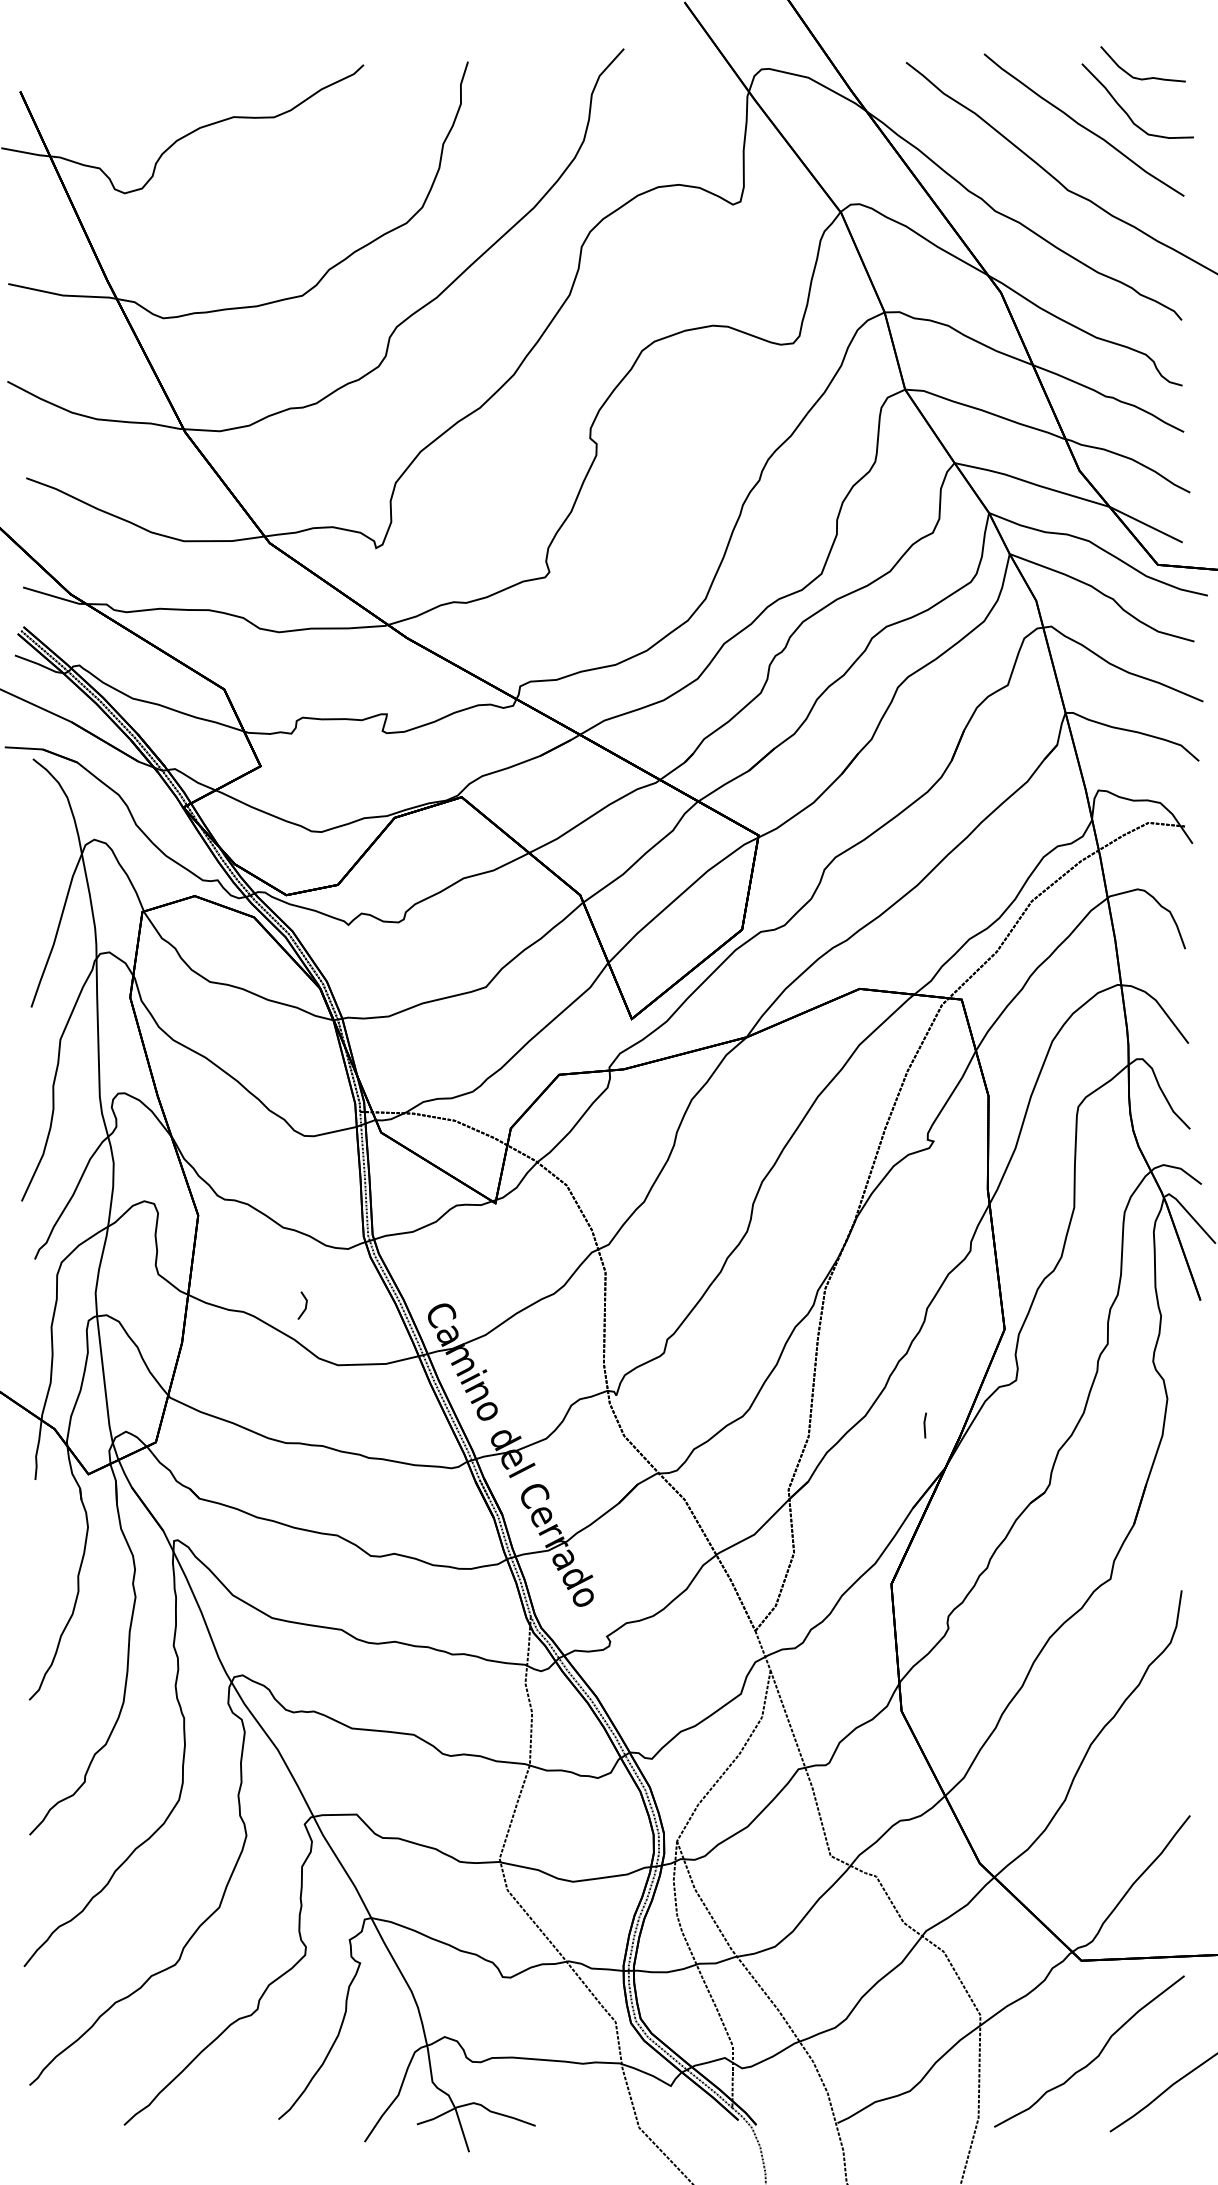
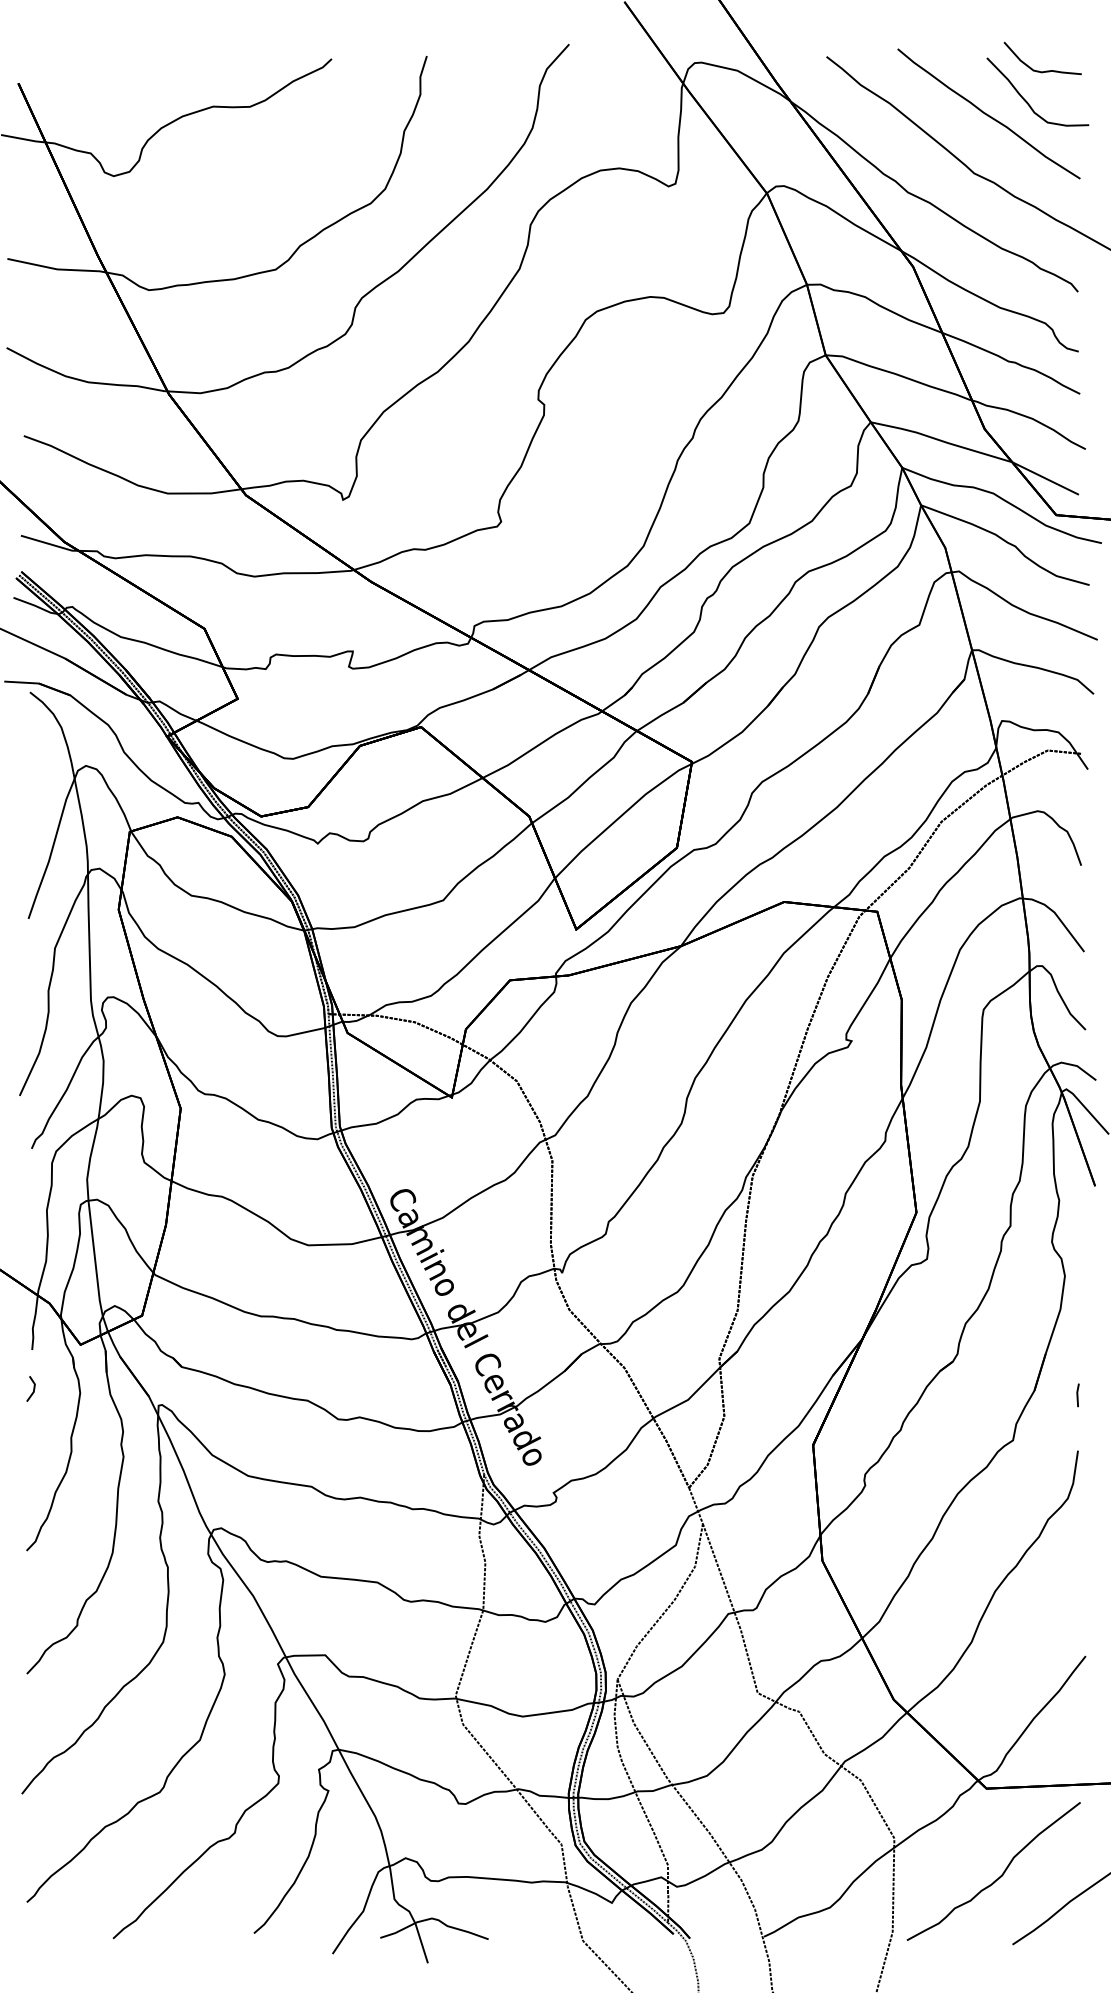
line: (305, 1305) -> (33, 1388), moved
line: (924, 1425) -> (1077, 1395), moved

